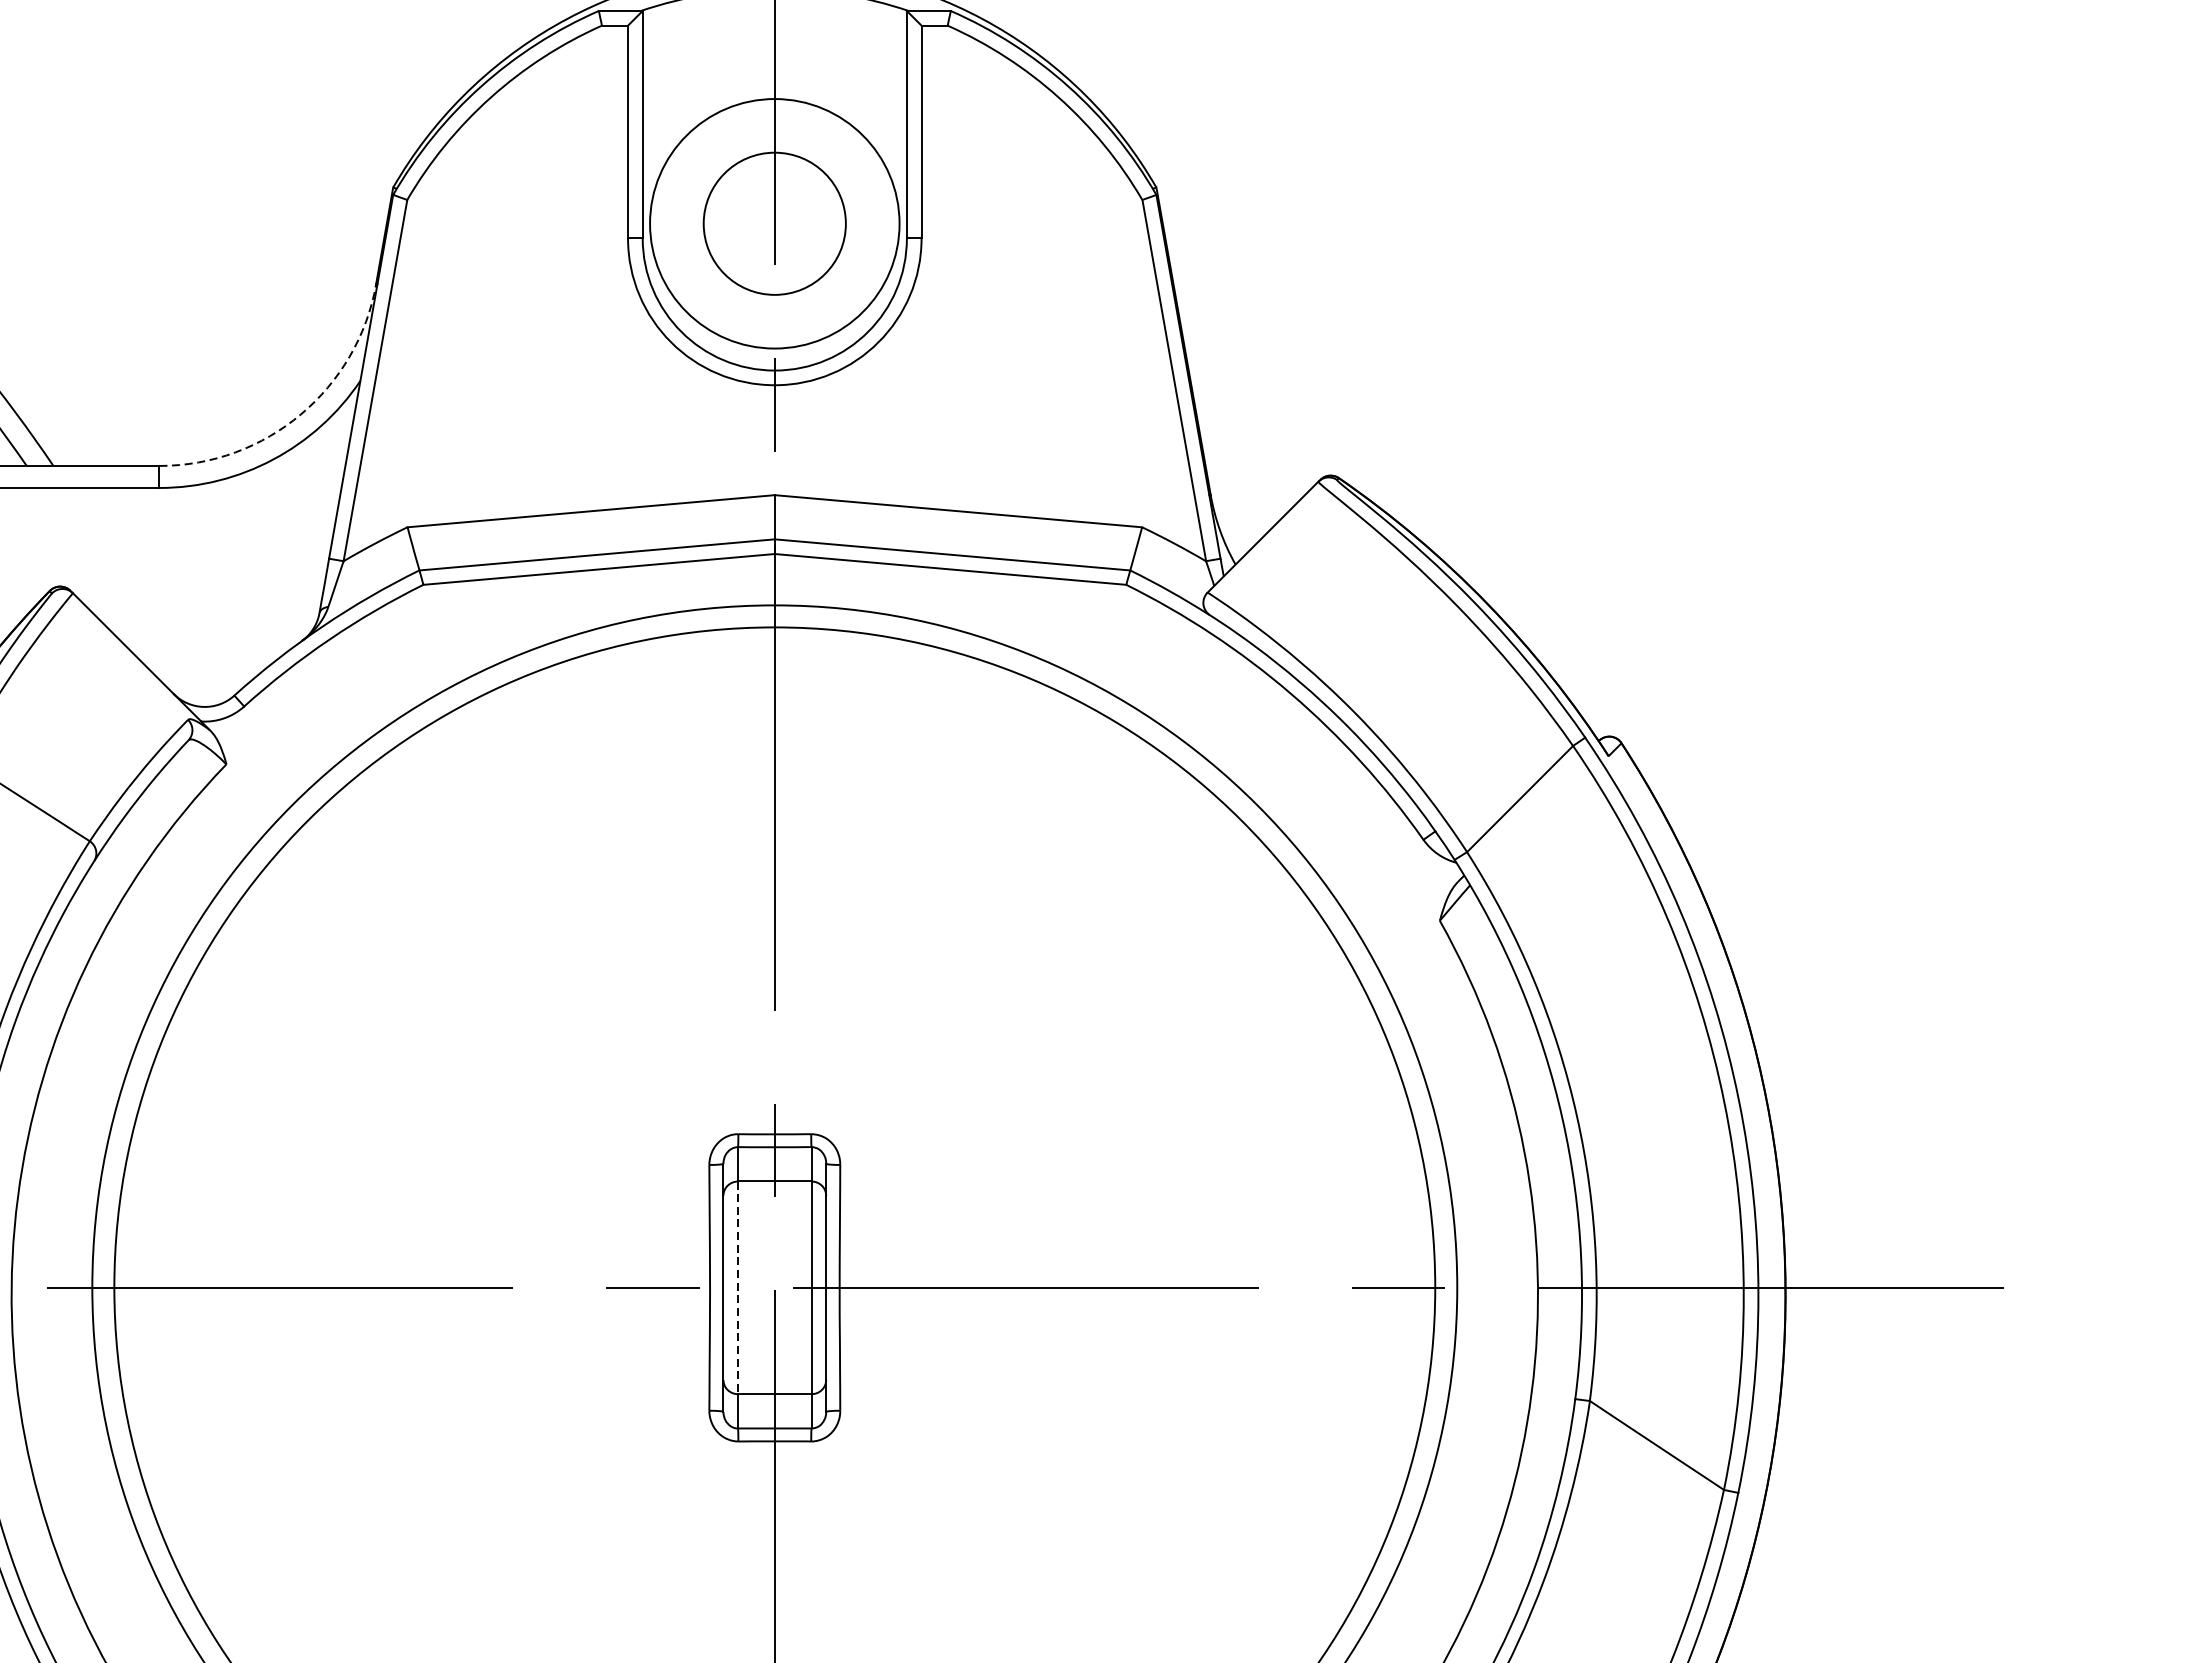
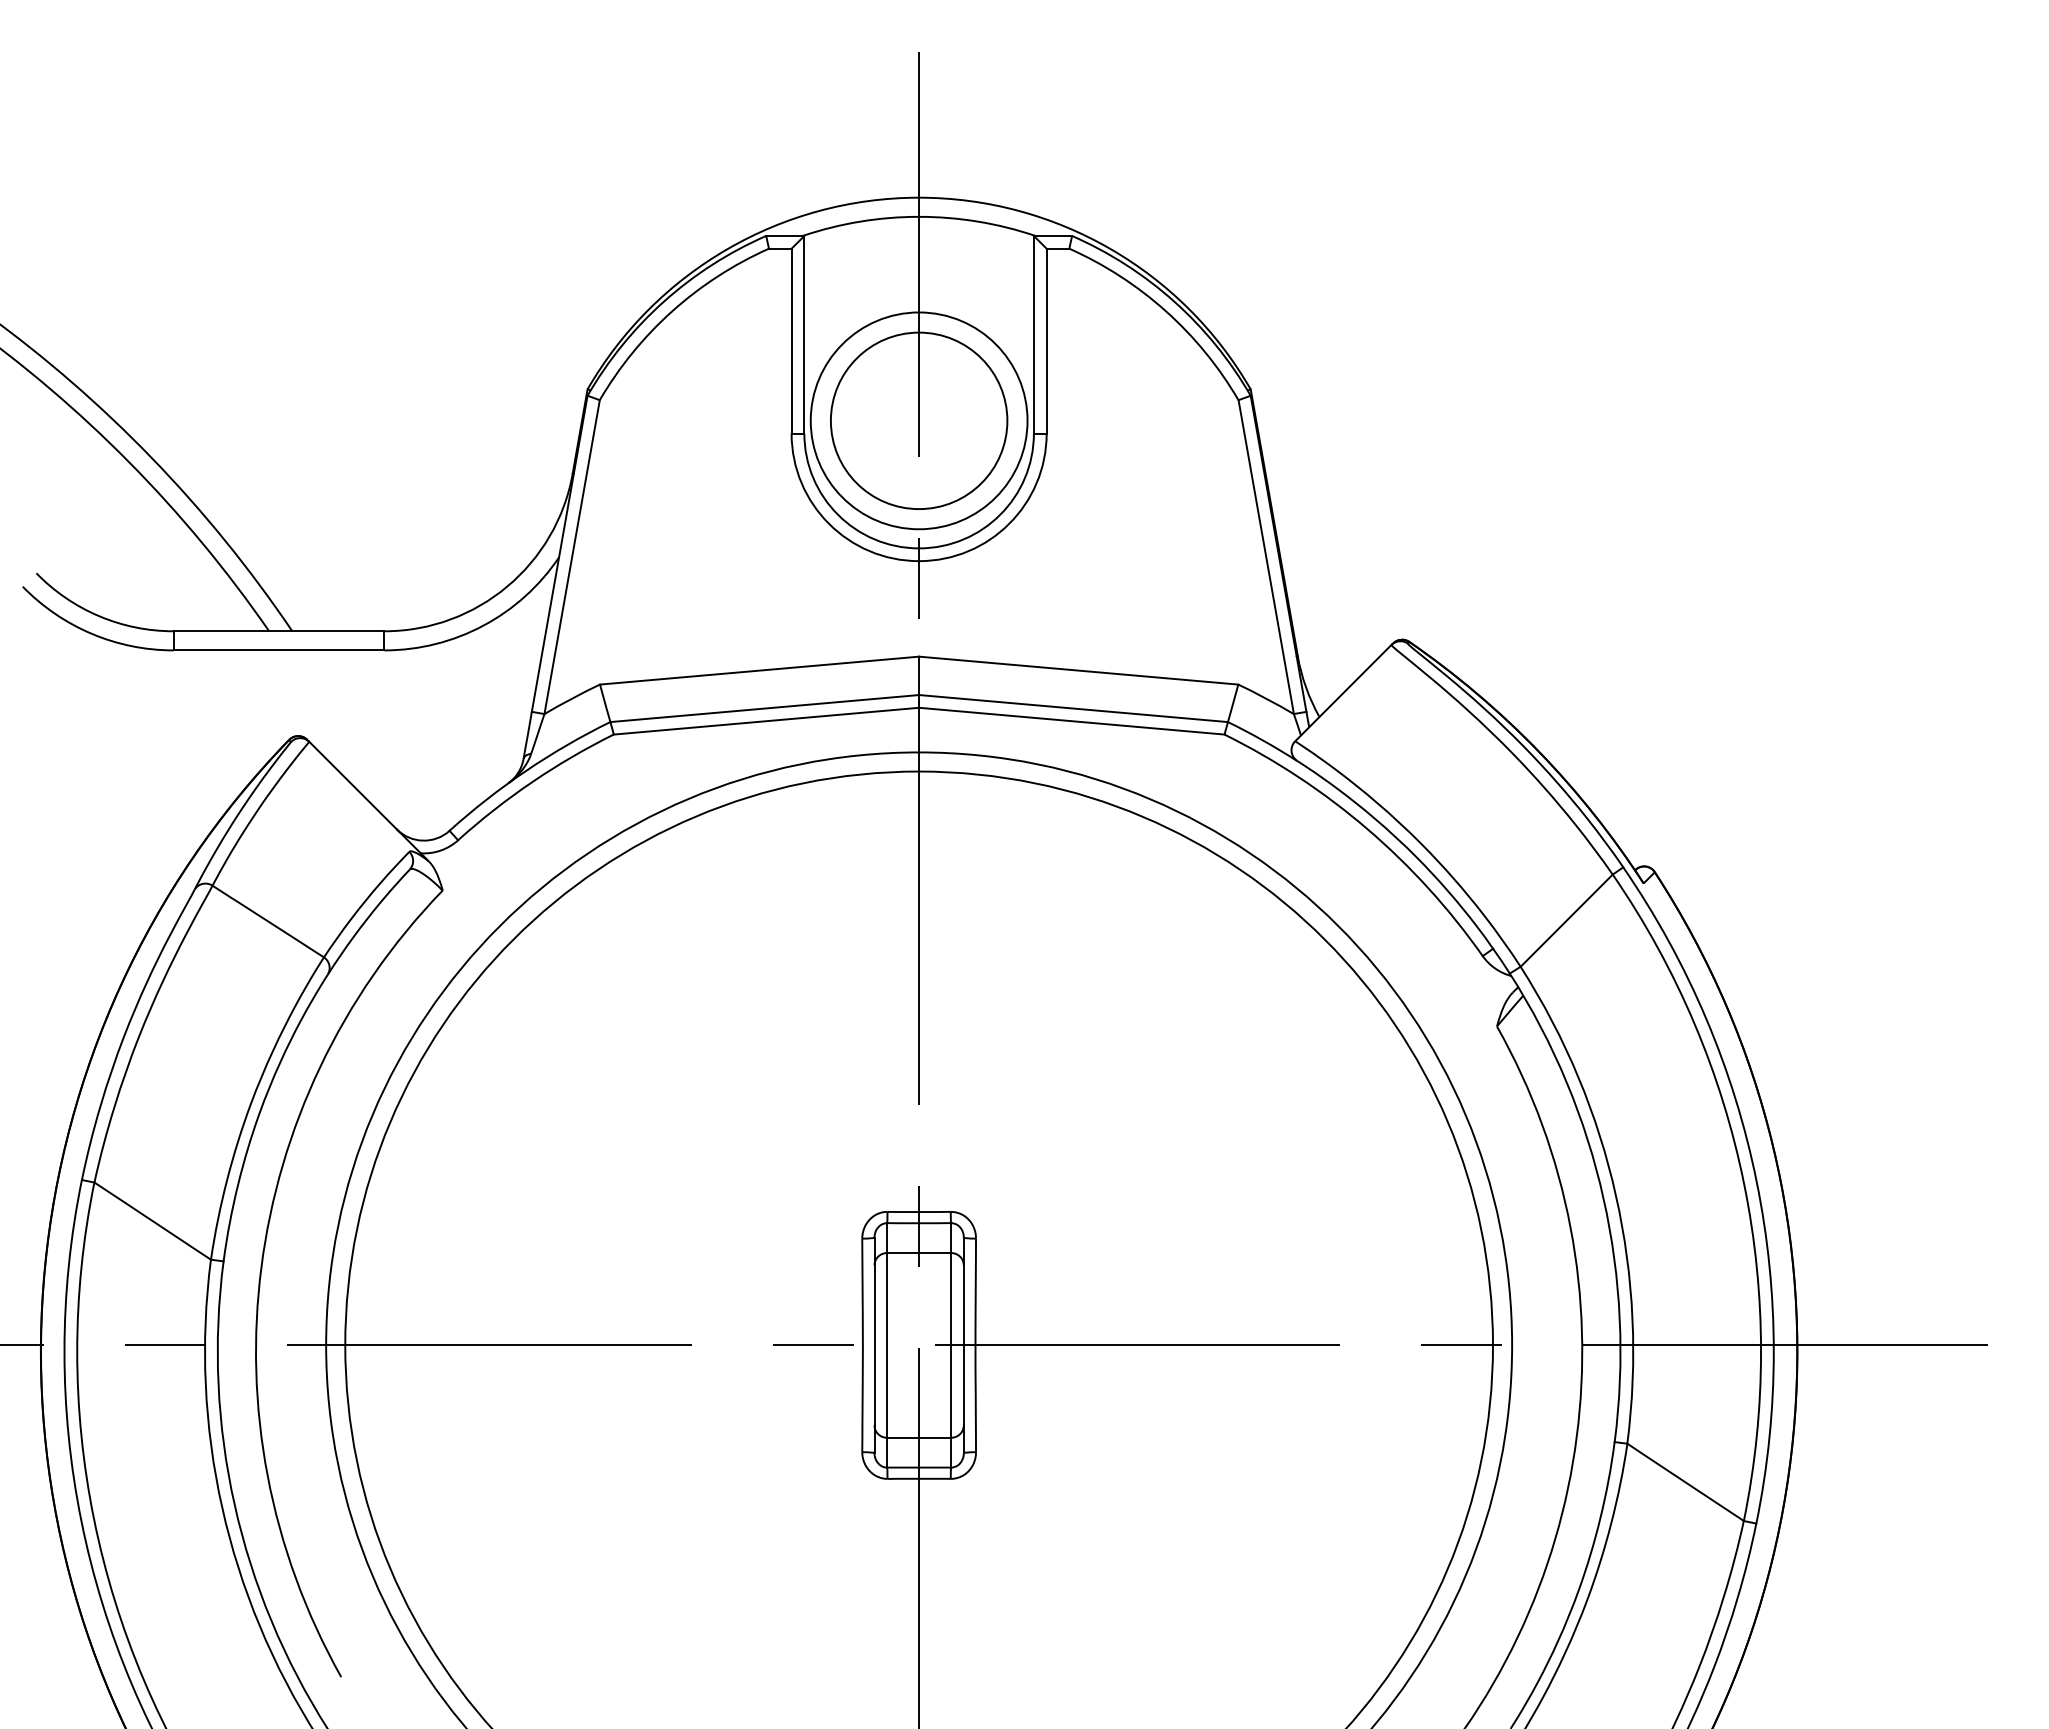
circle: (774, 223) -> (918, 420), size x1.43
arc: (301, 414) -> (507, 586), dashed -> solid
line: (738, 1287) -> (887, 1345), dashed -> solid

